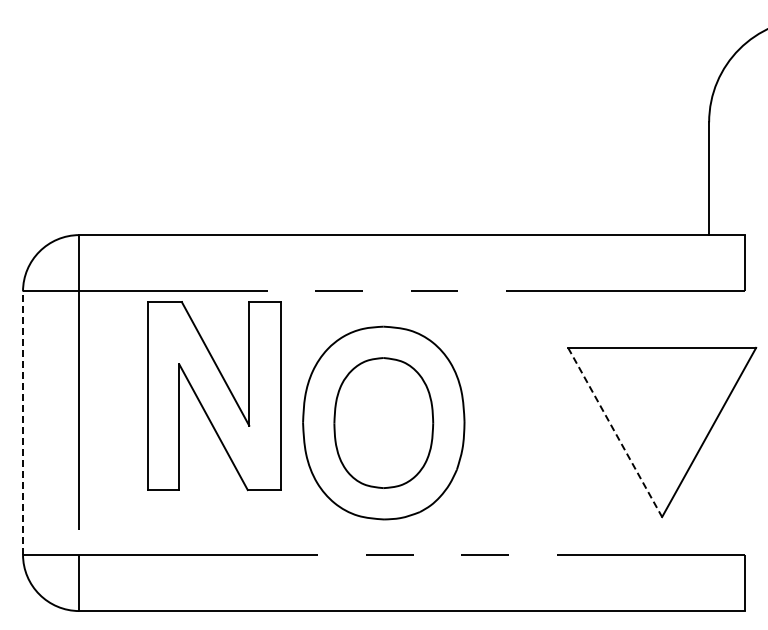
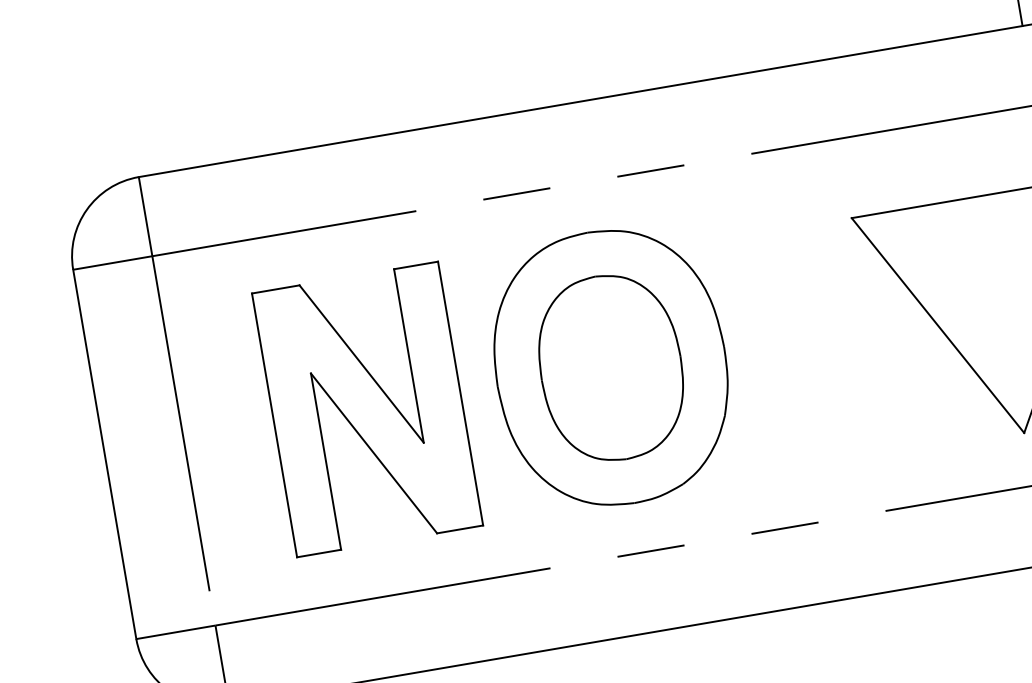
part: (214, 396) -> (367, 410), moved
line: (23, 423) -> (105, 454), dashed -> solid
line: (615, 432) -> (938, 325), dashed -> solid

